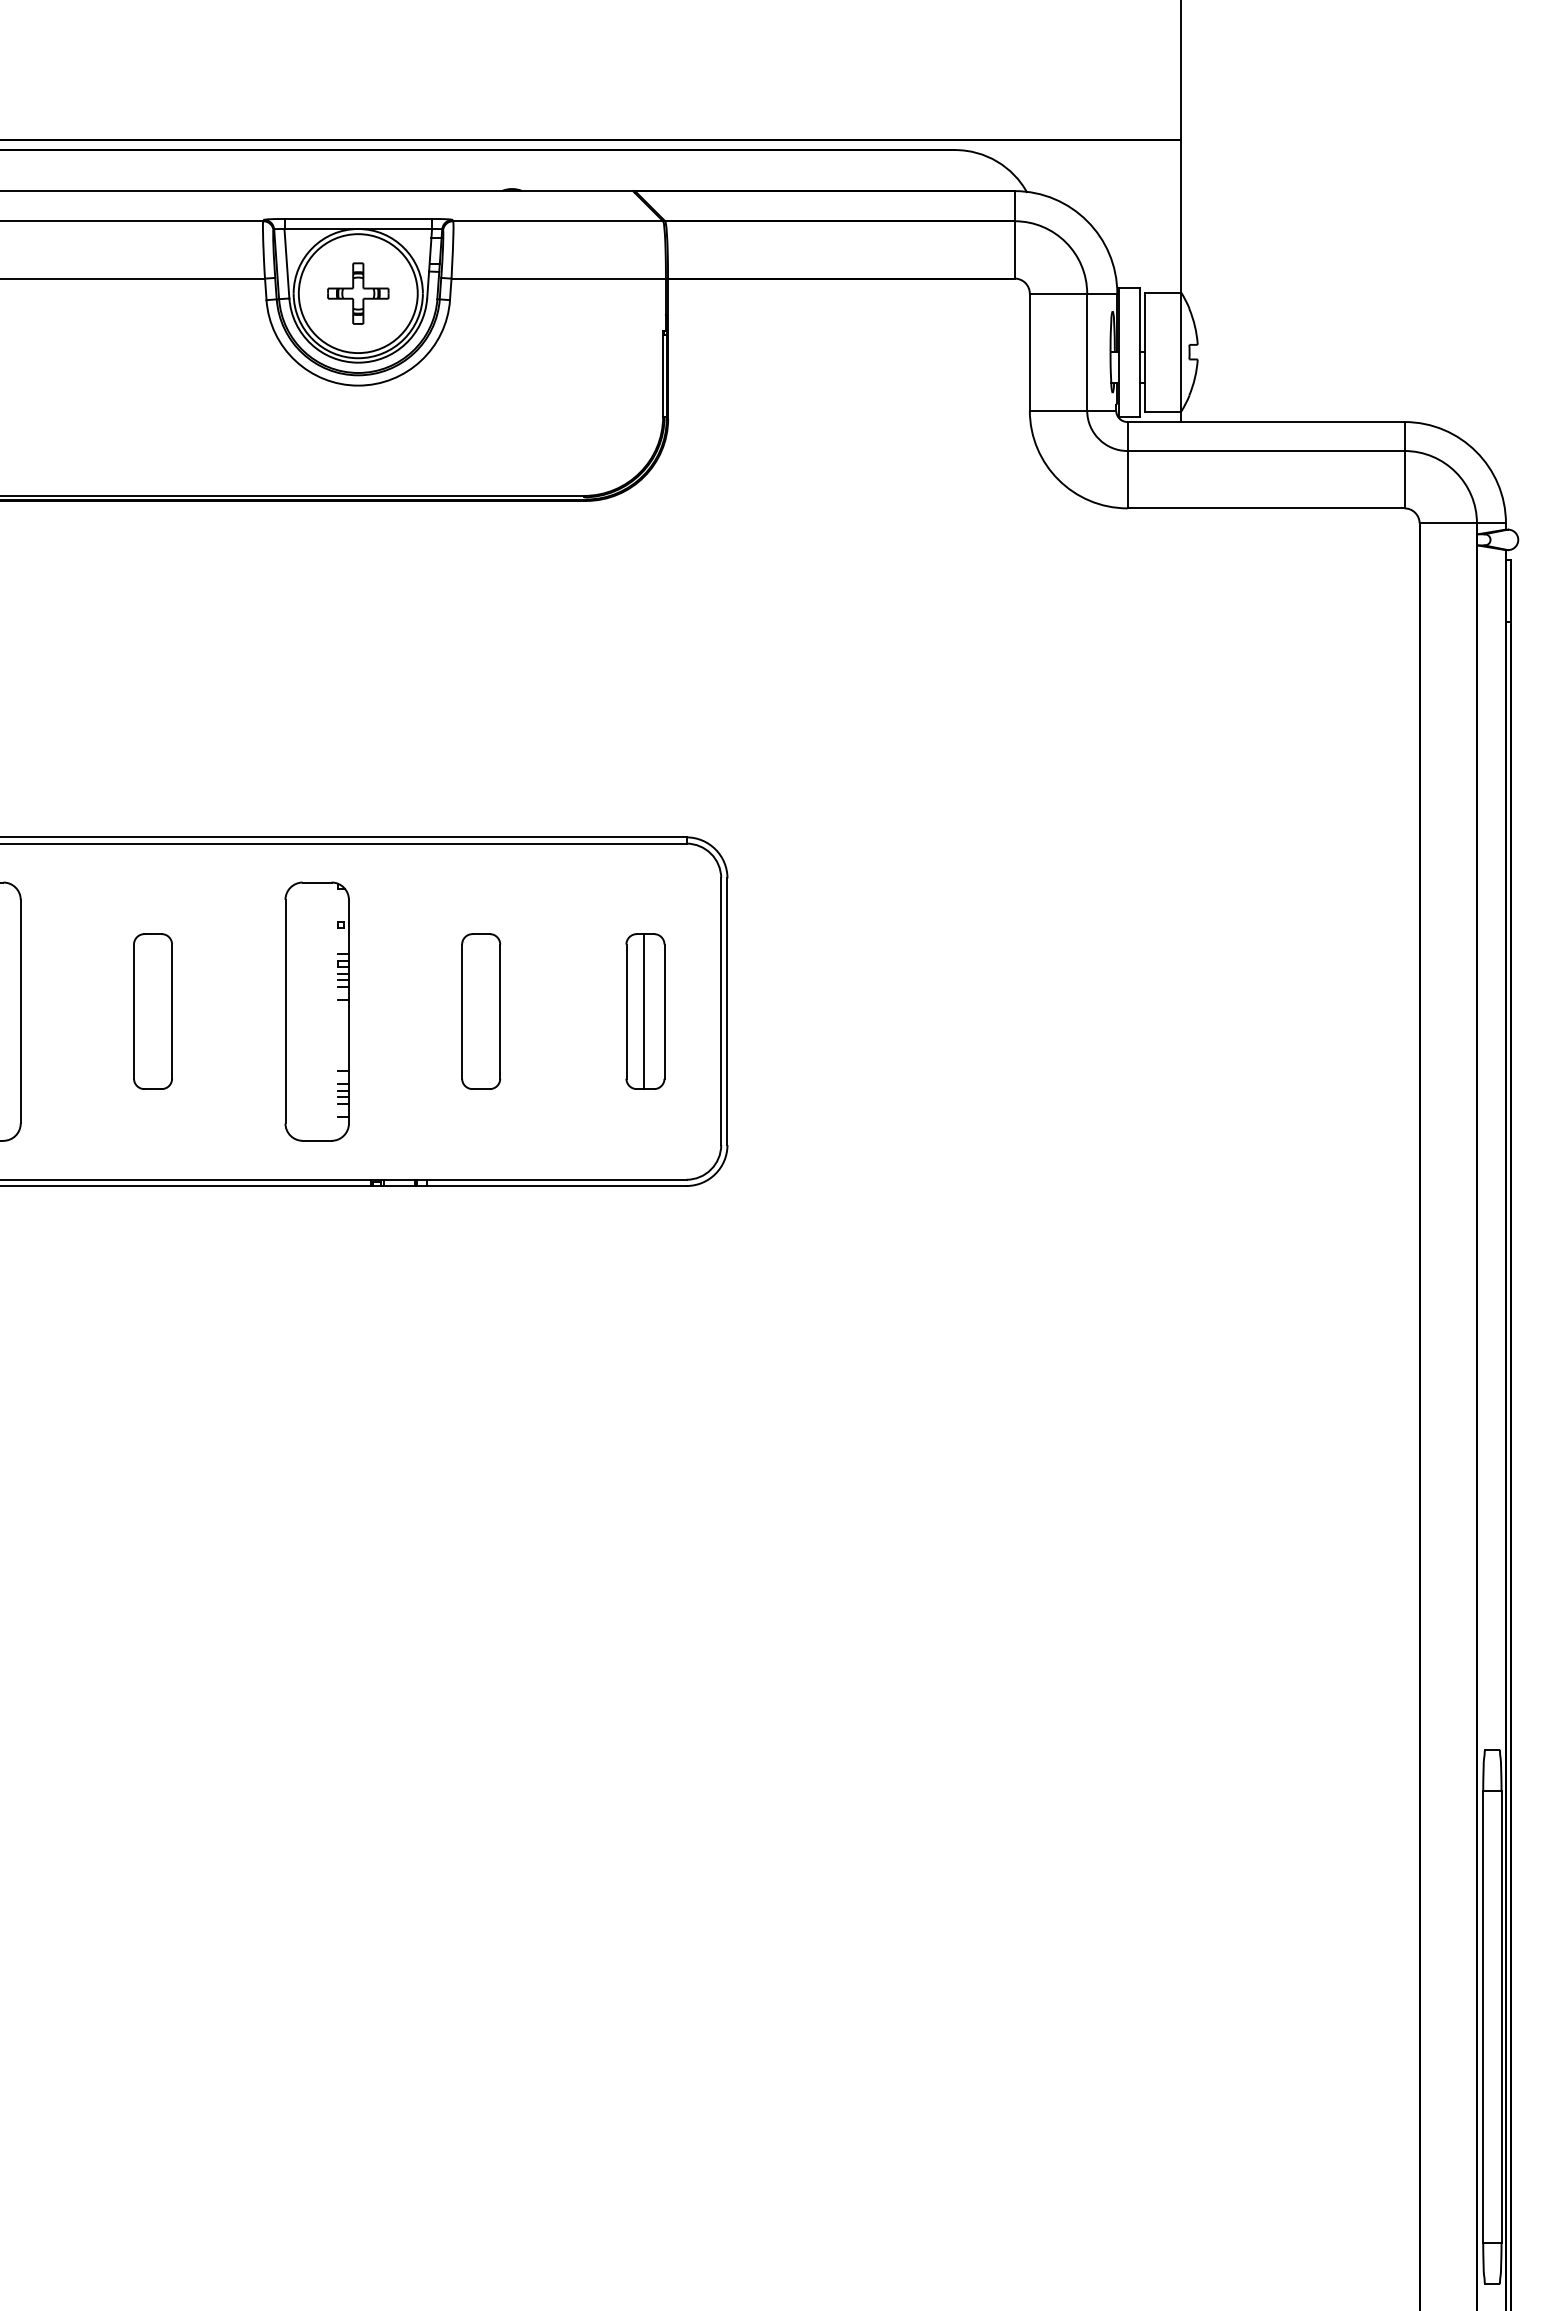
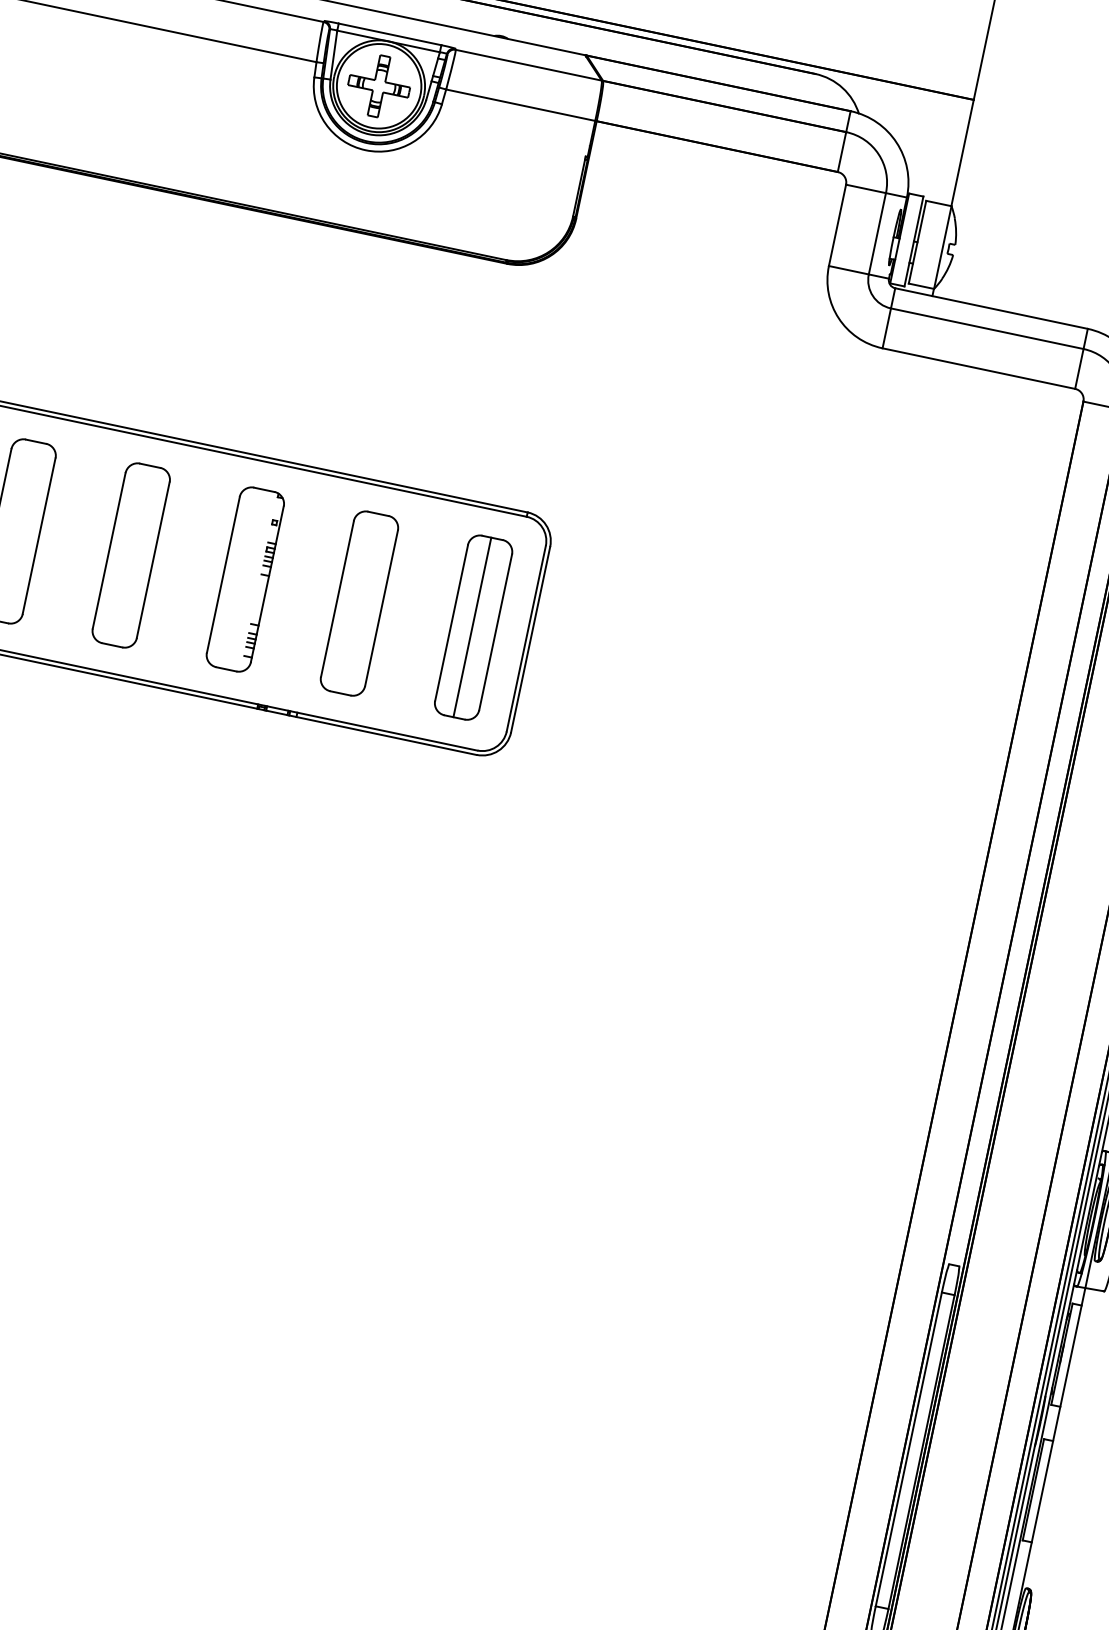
part: (358, 293) -> (379, 86), size x1.43
part: (152, 1011) -> (130, 555), size x1.67
part: (480, 1011) -> (358, 603), size x1.67
part: (645, 1011) -> (473, 627), size x1.67

